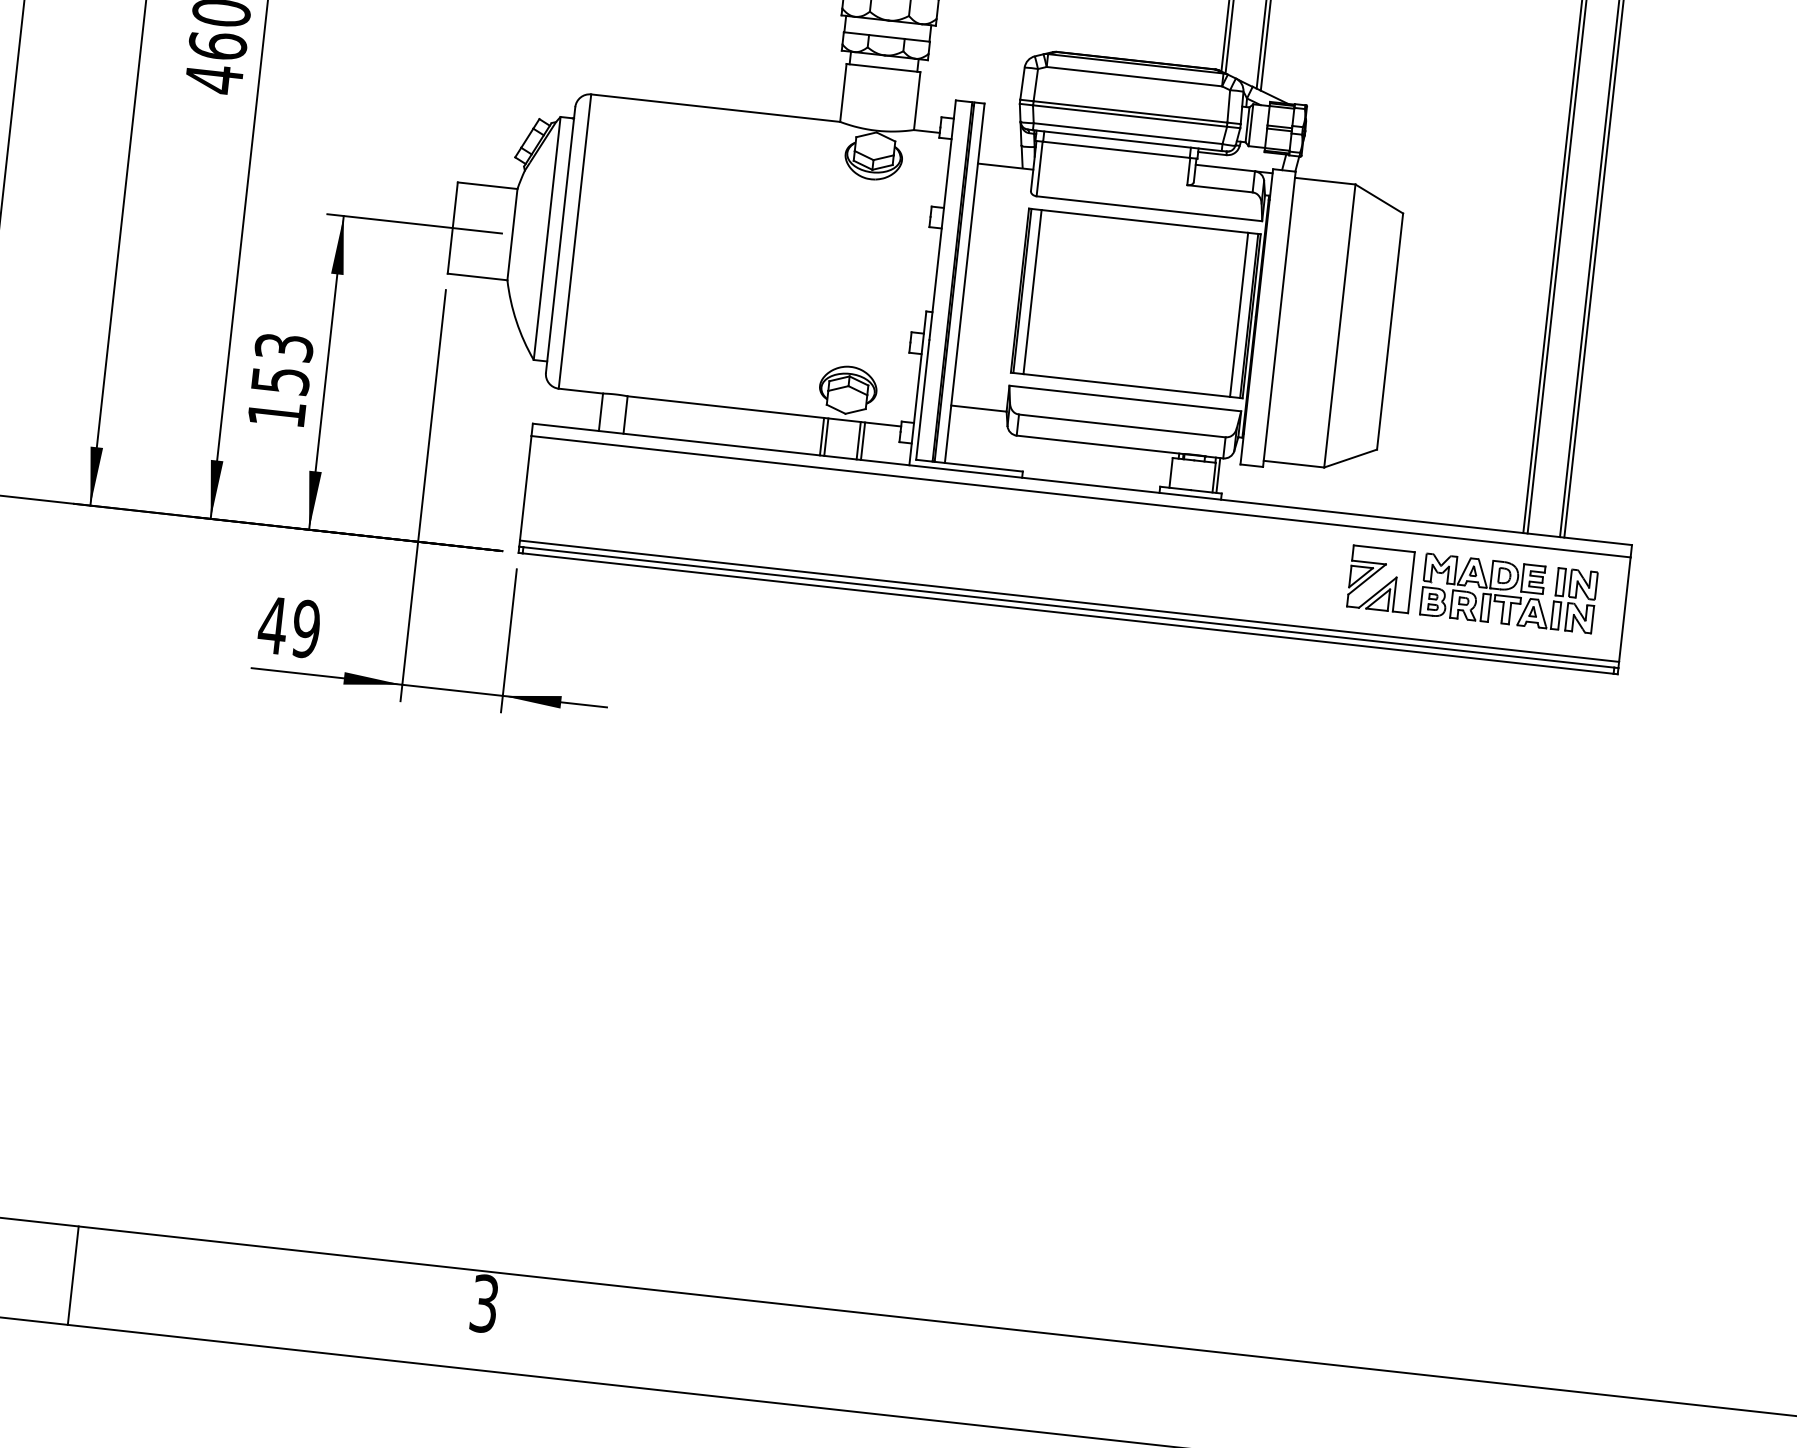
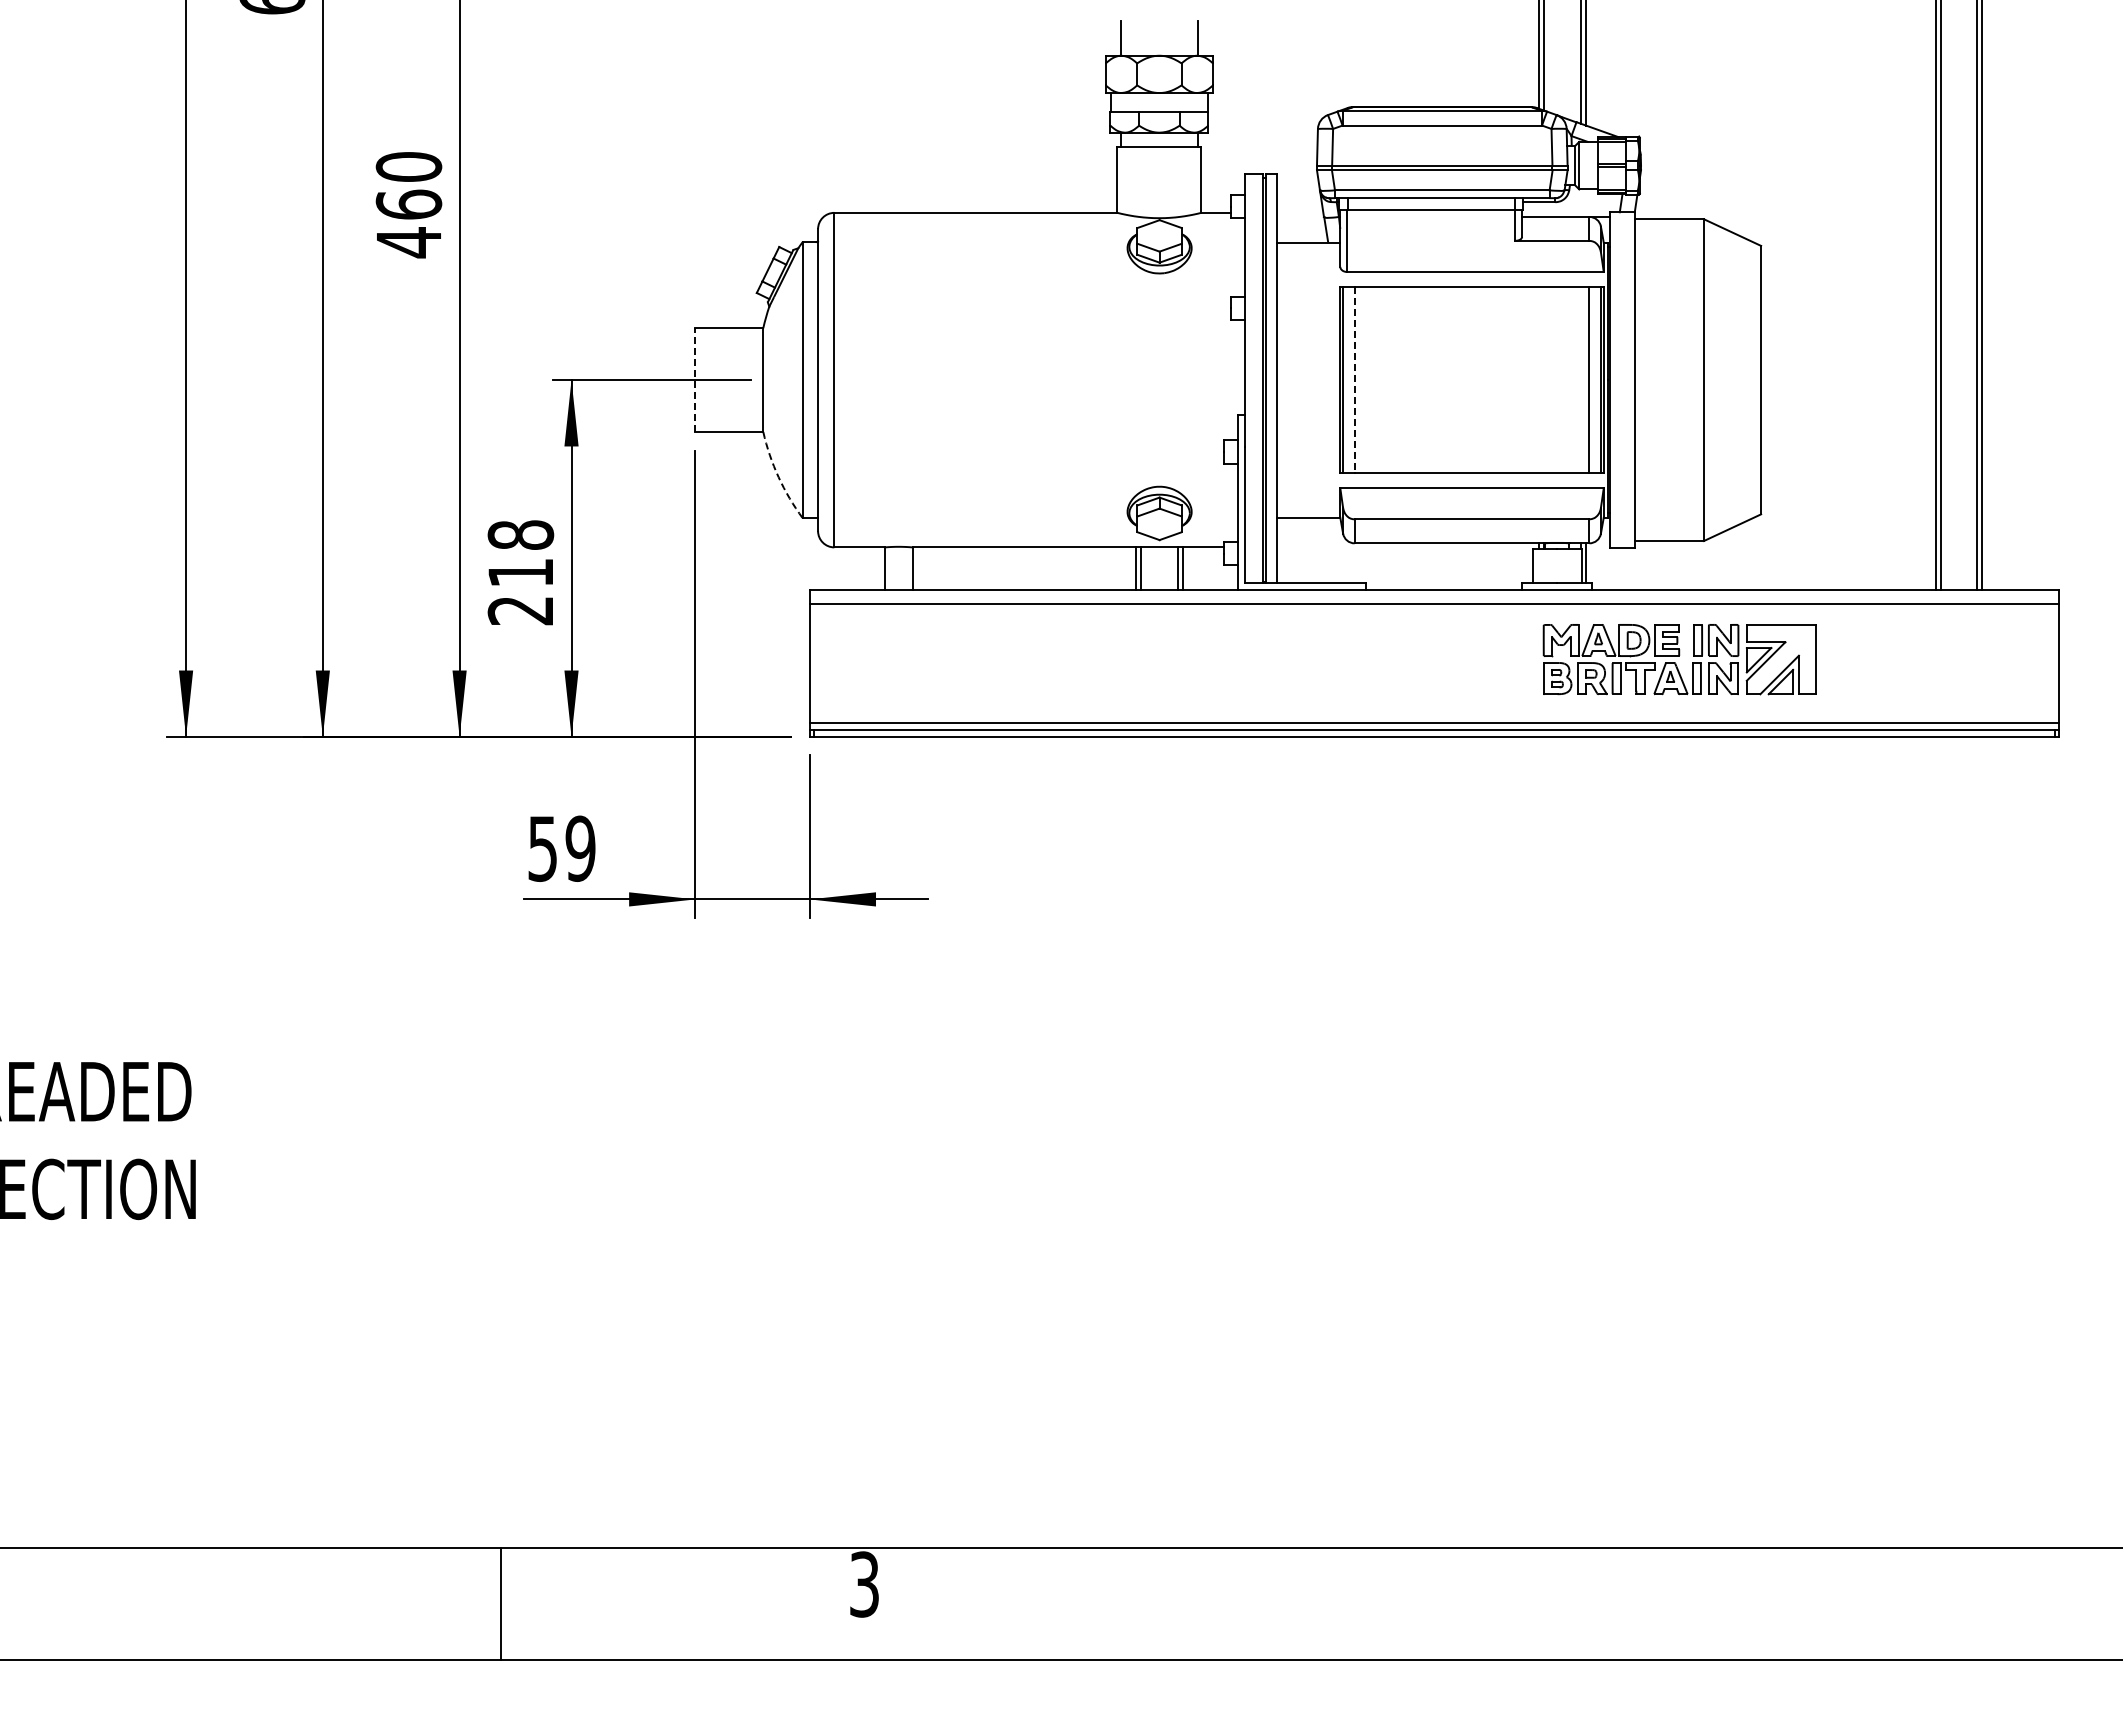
line: (452, 228) -> (695, 380), solid -> dashed
line: (1032, 292) -> (1354, 380), solid -> dashed
arc: (516, 321) -> (778, 477), solid -> dashed
text: (280, 380) -> (520, 572), 153 -> 218
part: (1508, 593) -> (1640, 659), moved
text: (272, 625) -> (542, 848), 49 -> 59
line: (73, 1275) -> (501, 1603), moved

